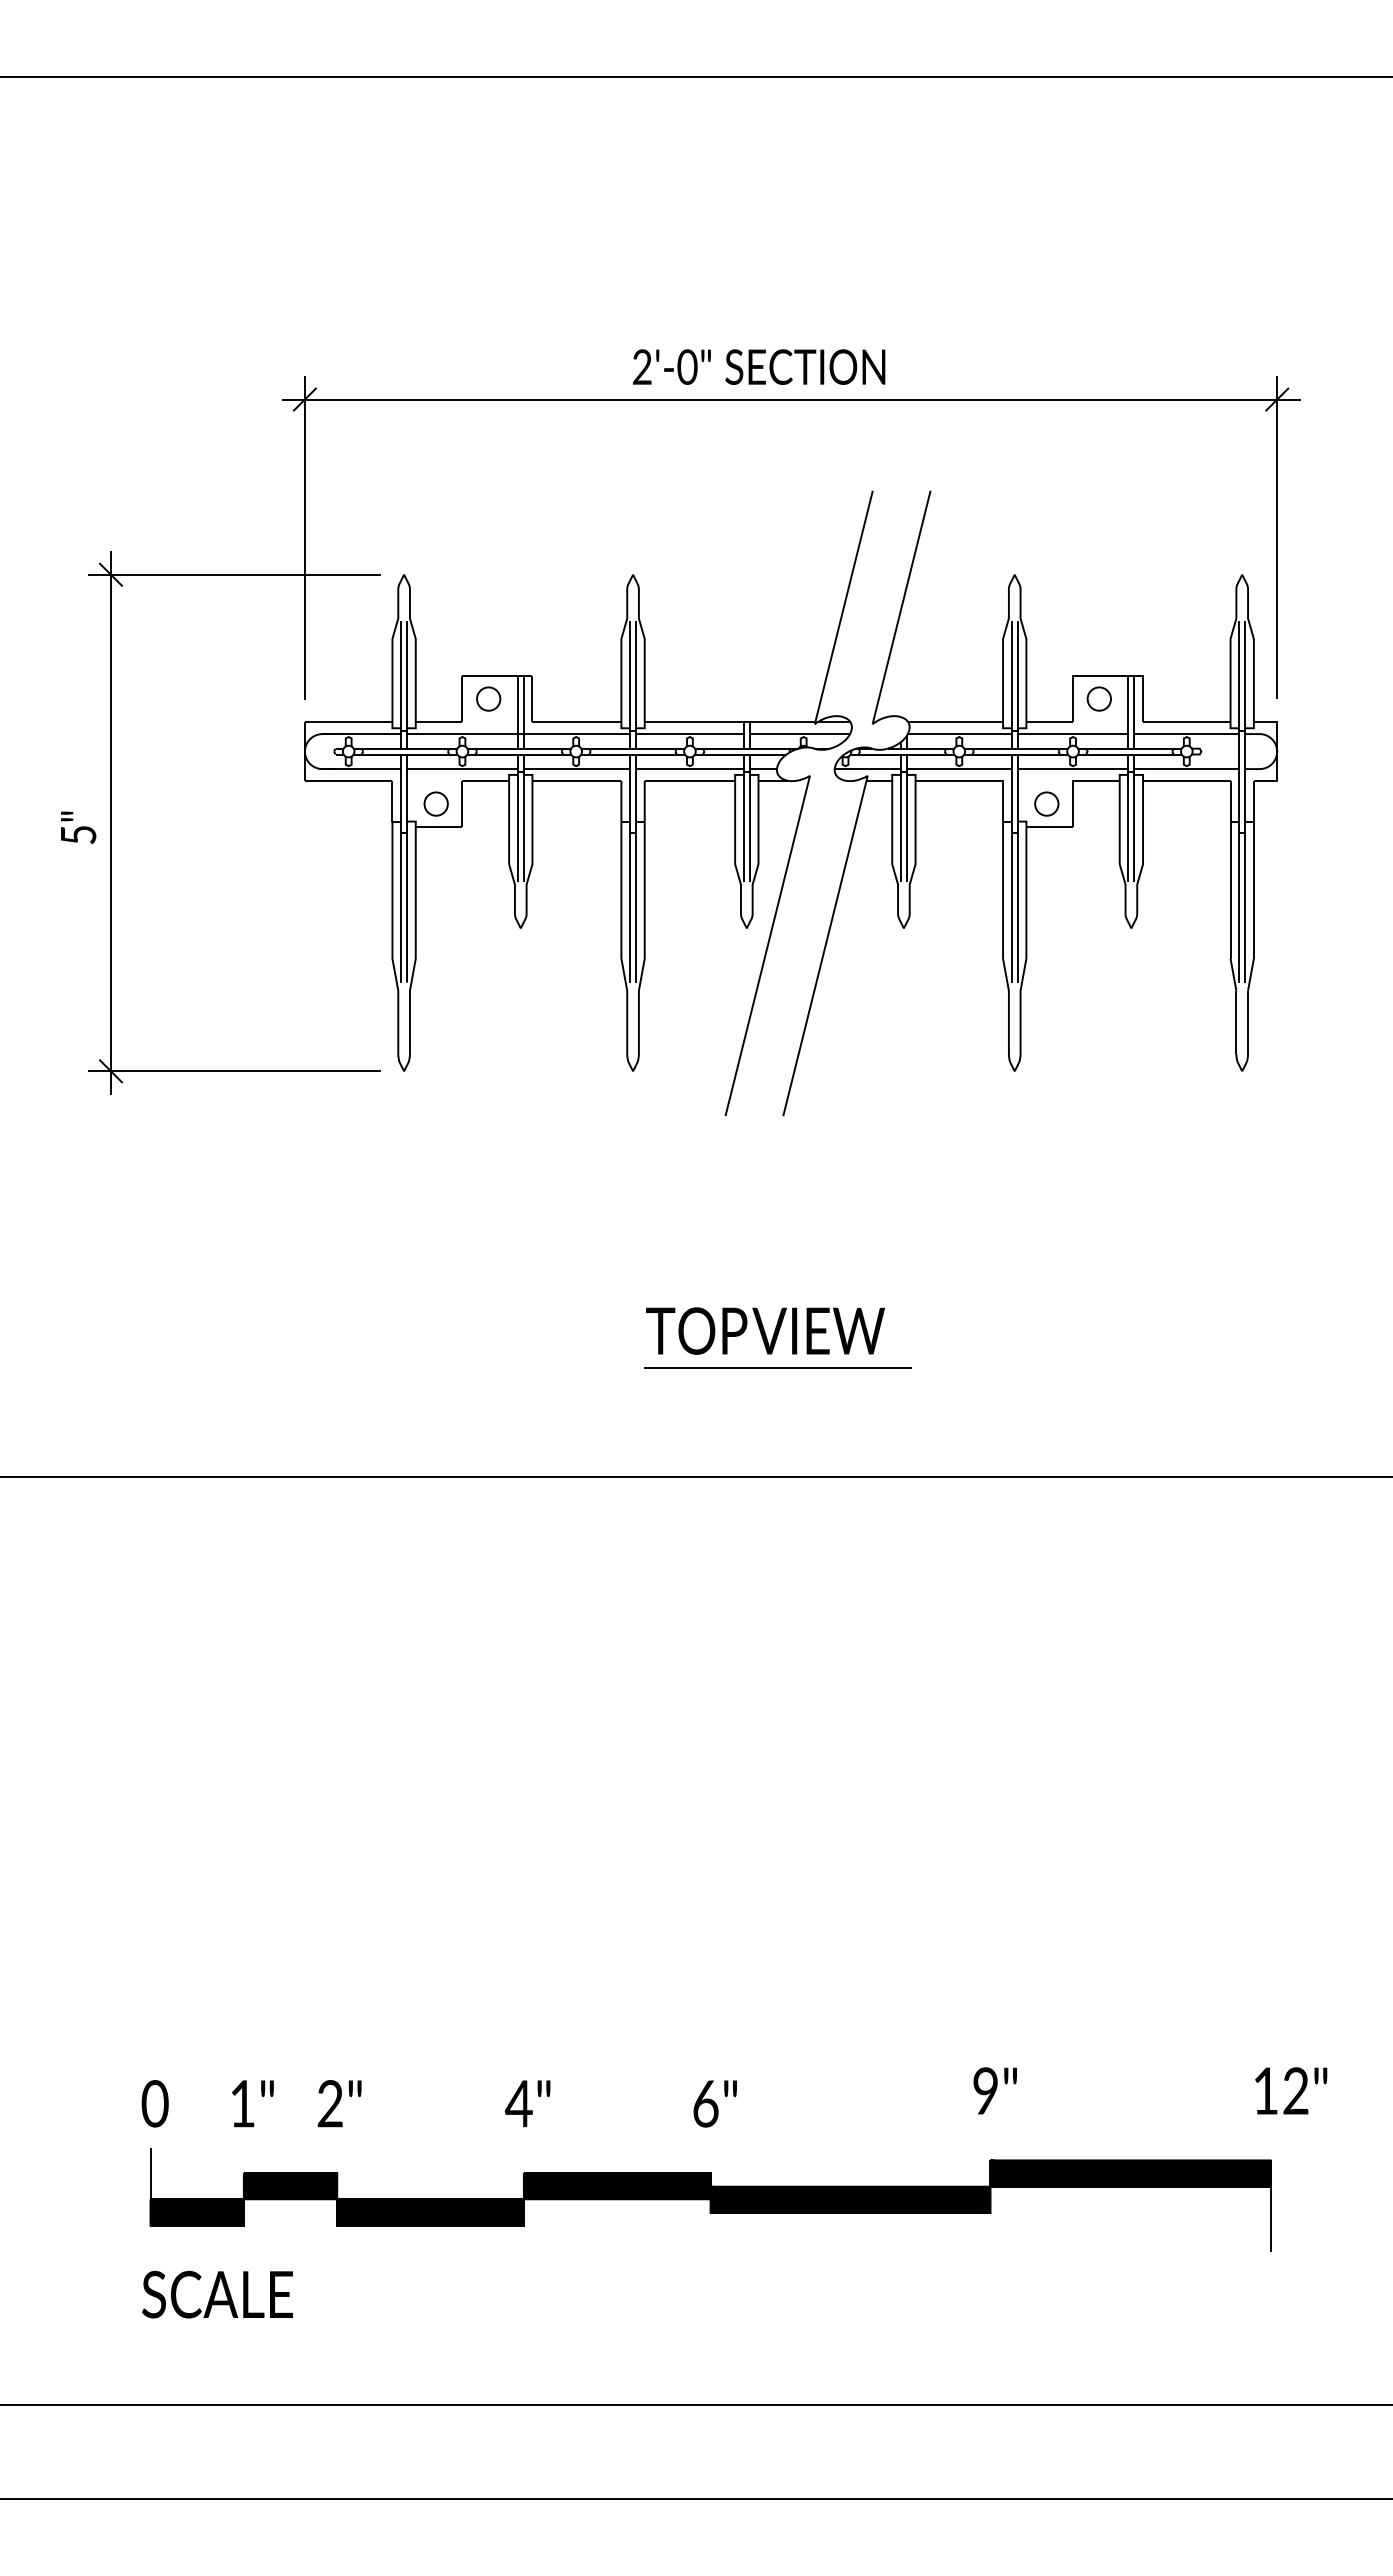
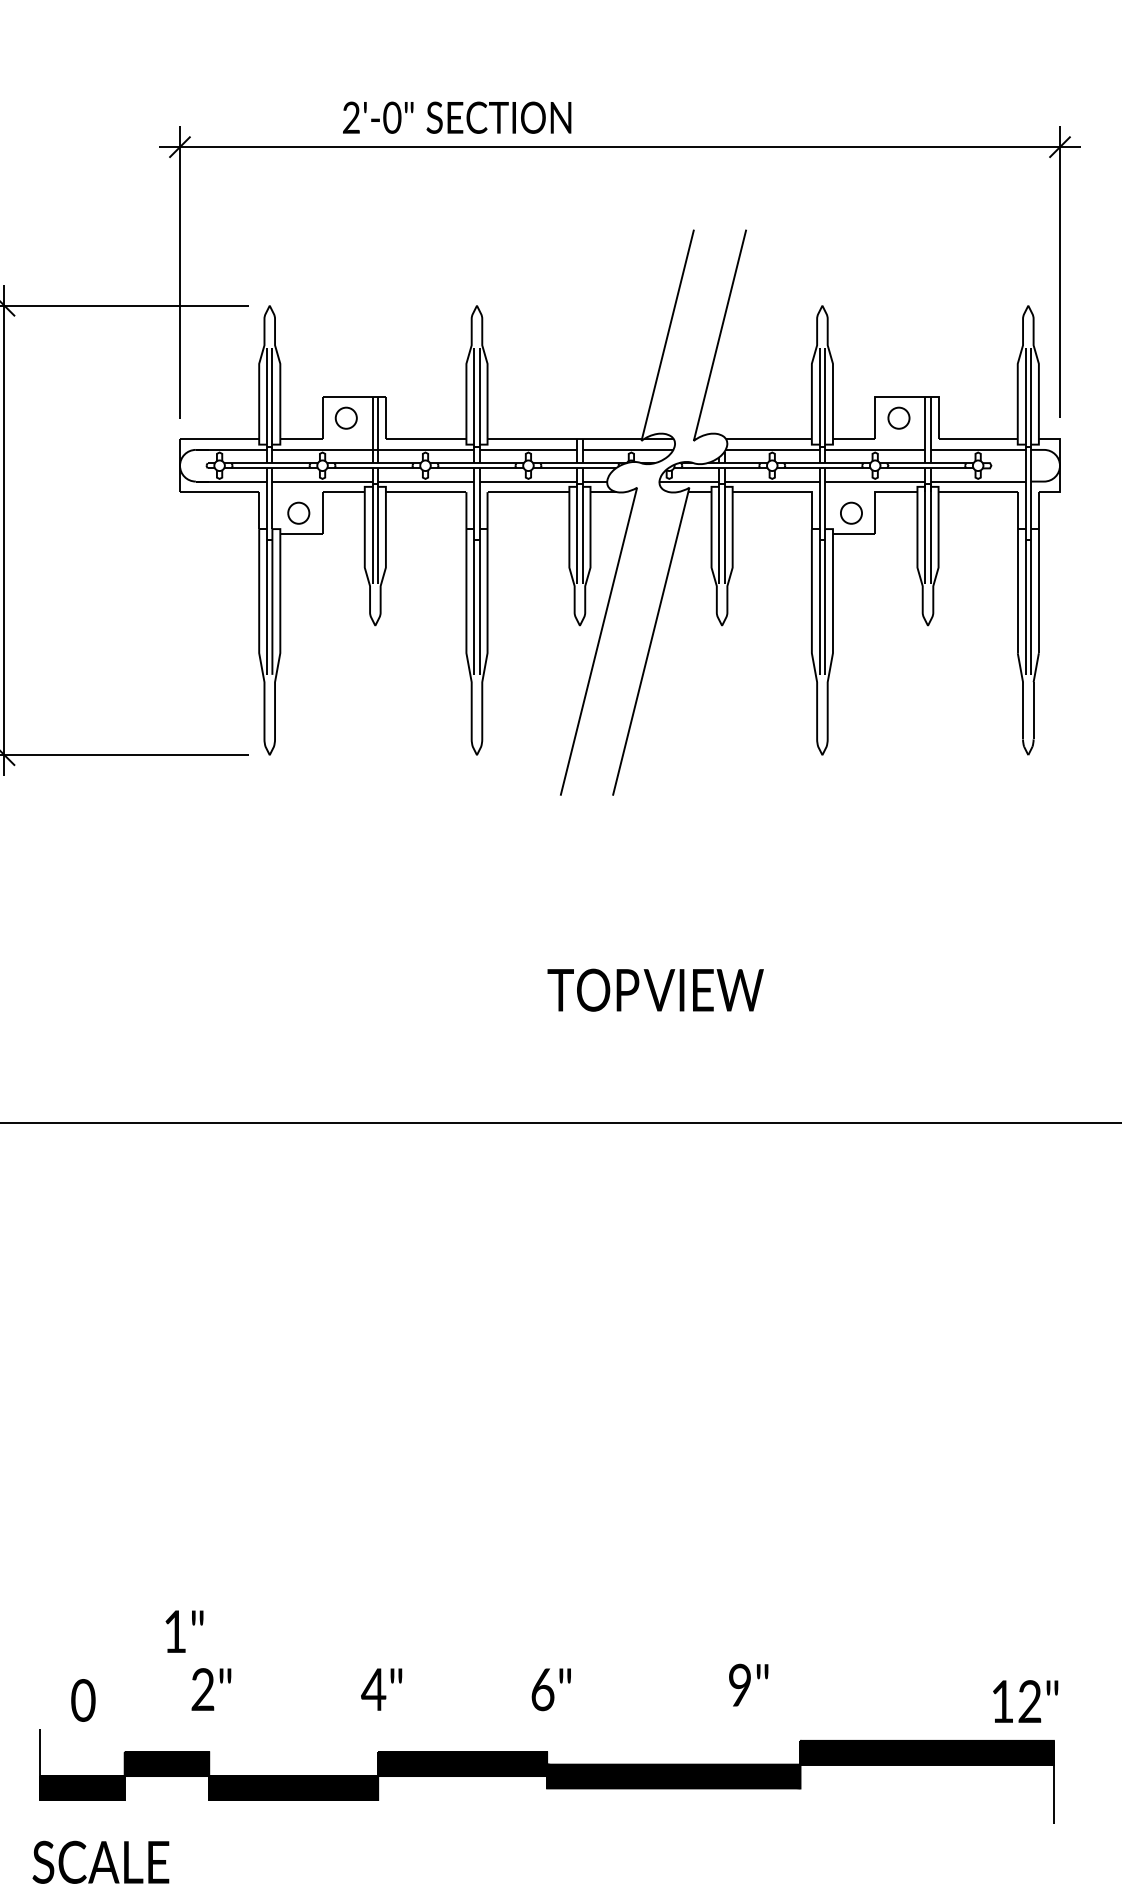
text: (759, 366) -> (457, 117), moved
text: (765, 1330) -> (655, 989), moved
line: (777, 1367) -> (607, 1023), removed
text: (994, 2090) -> (748, 1684), moved
text: (1291, 2090) -> (1025, 1701), moved
text: (154, 2103) -> (82, 1700), moved
text: (252, 2103) -> (184, 1631), moved

